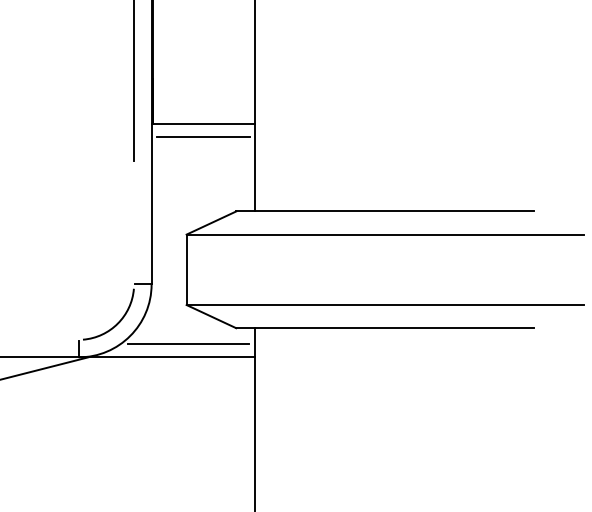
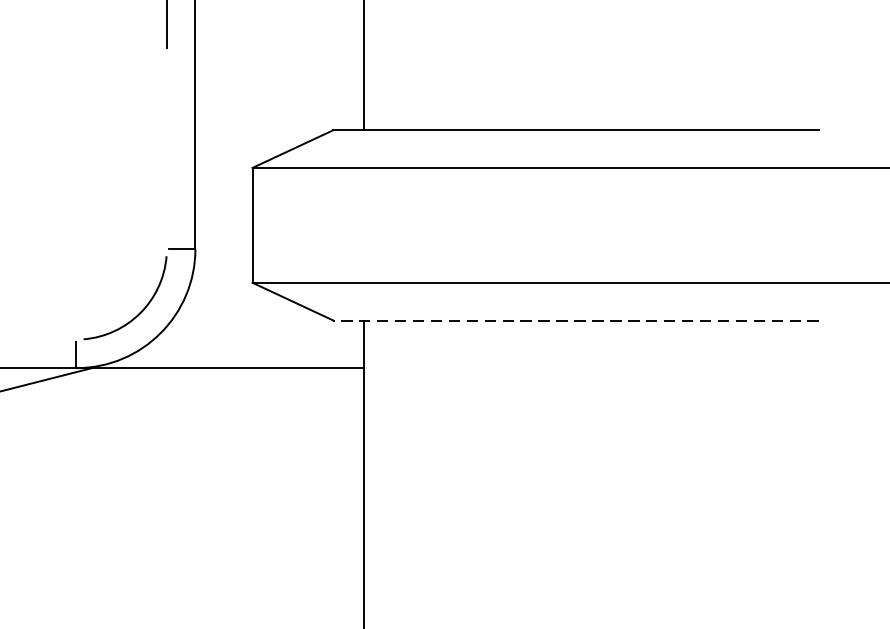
line: (203, 137) -> (280, 9), removed
line: (385, 328) -> (576, 321), solid -> dashed
line: (187, 343) -> (253, 345), removed

